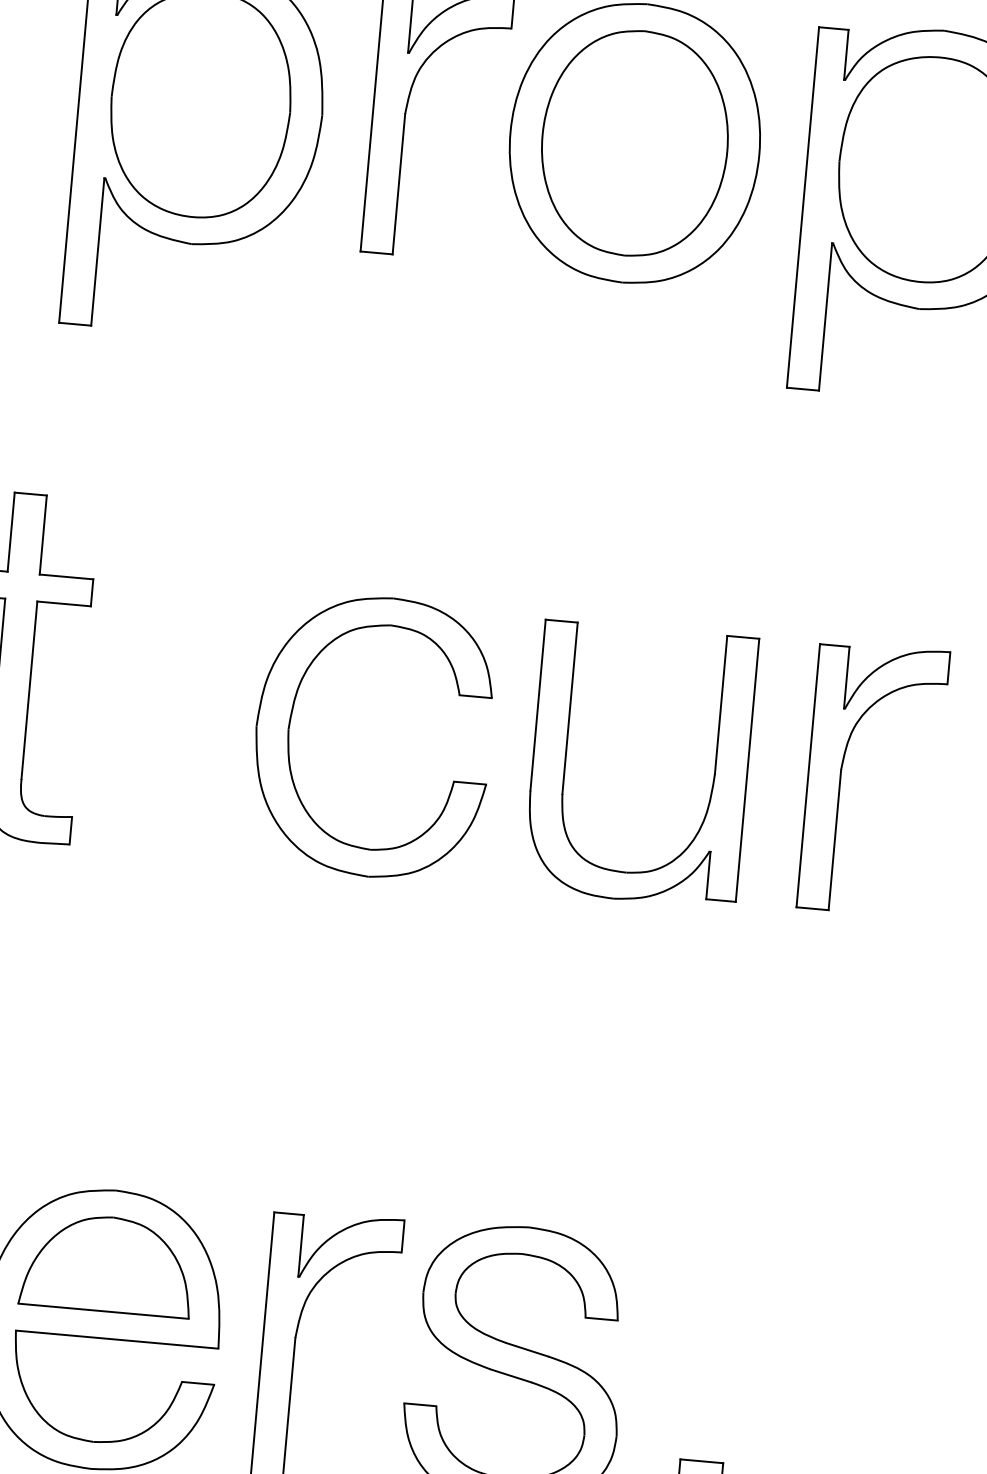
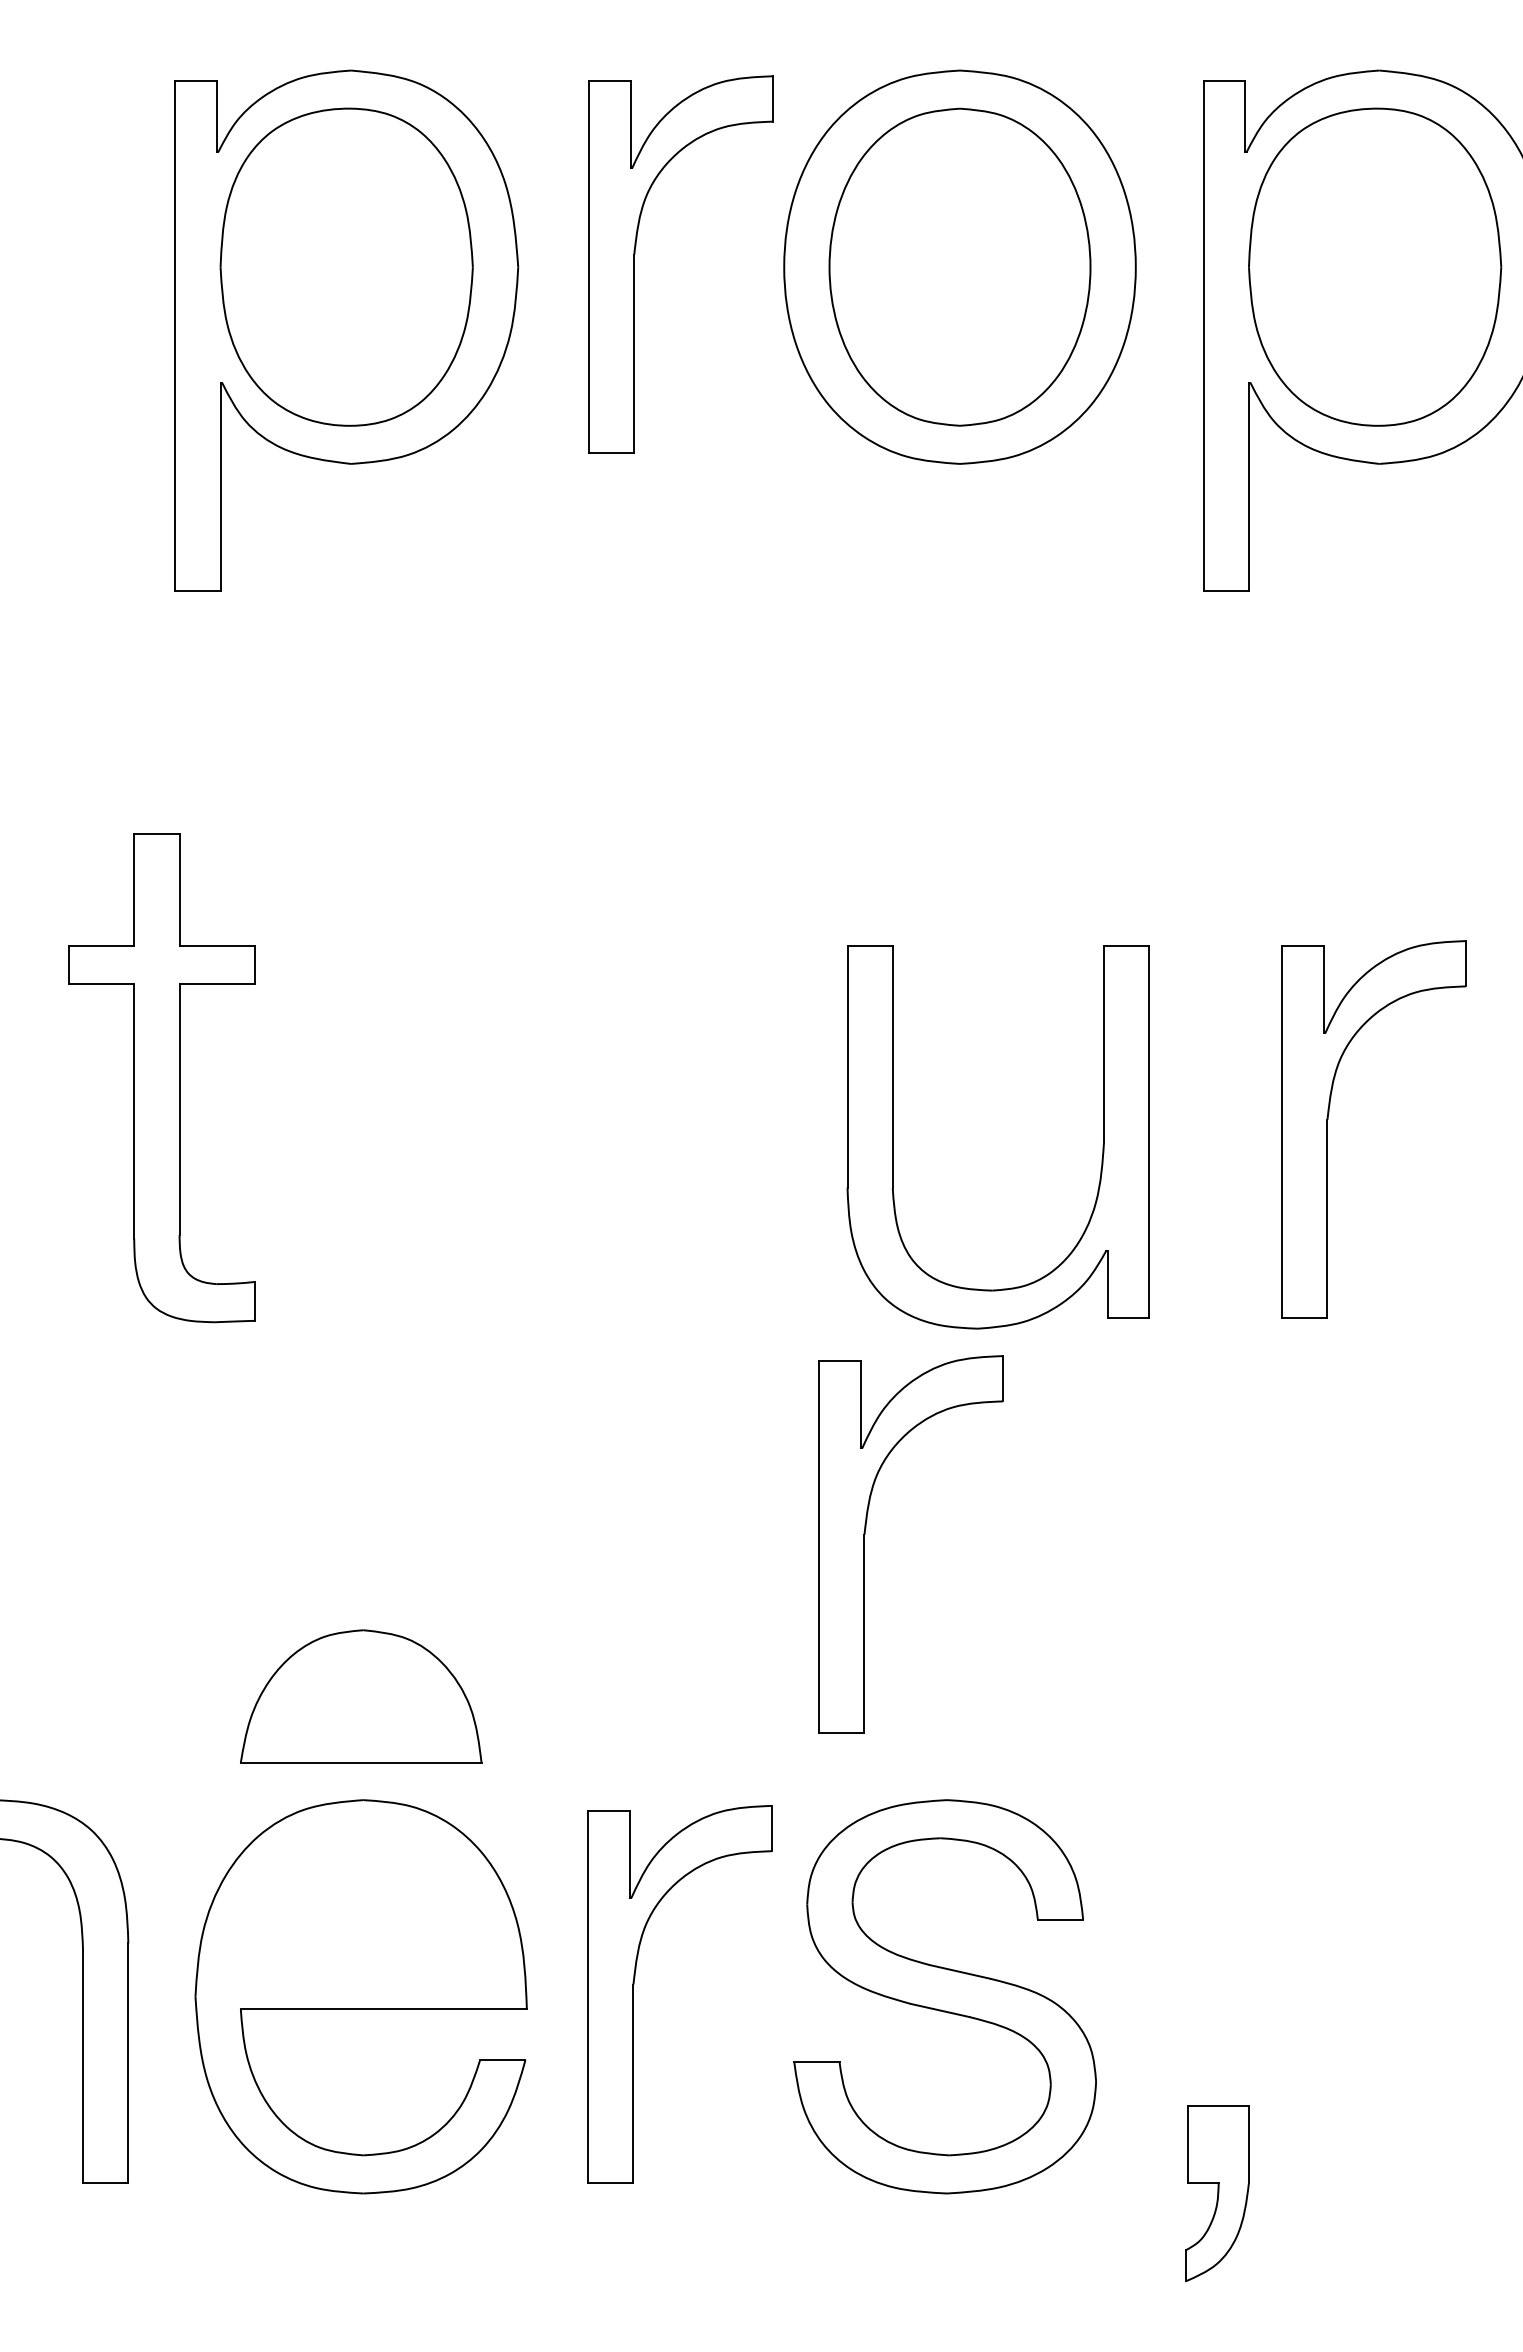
part: (291, 717) -> (550, 1115), removed
part: (566, 758) -> (893, 1137), moved
part: (486, 1041) -> (864, 1544), added
part: (107, 1264) -> (361, 1696), moved

